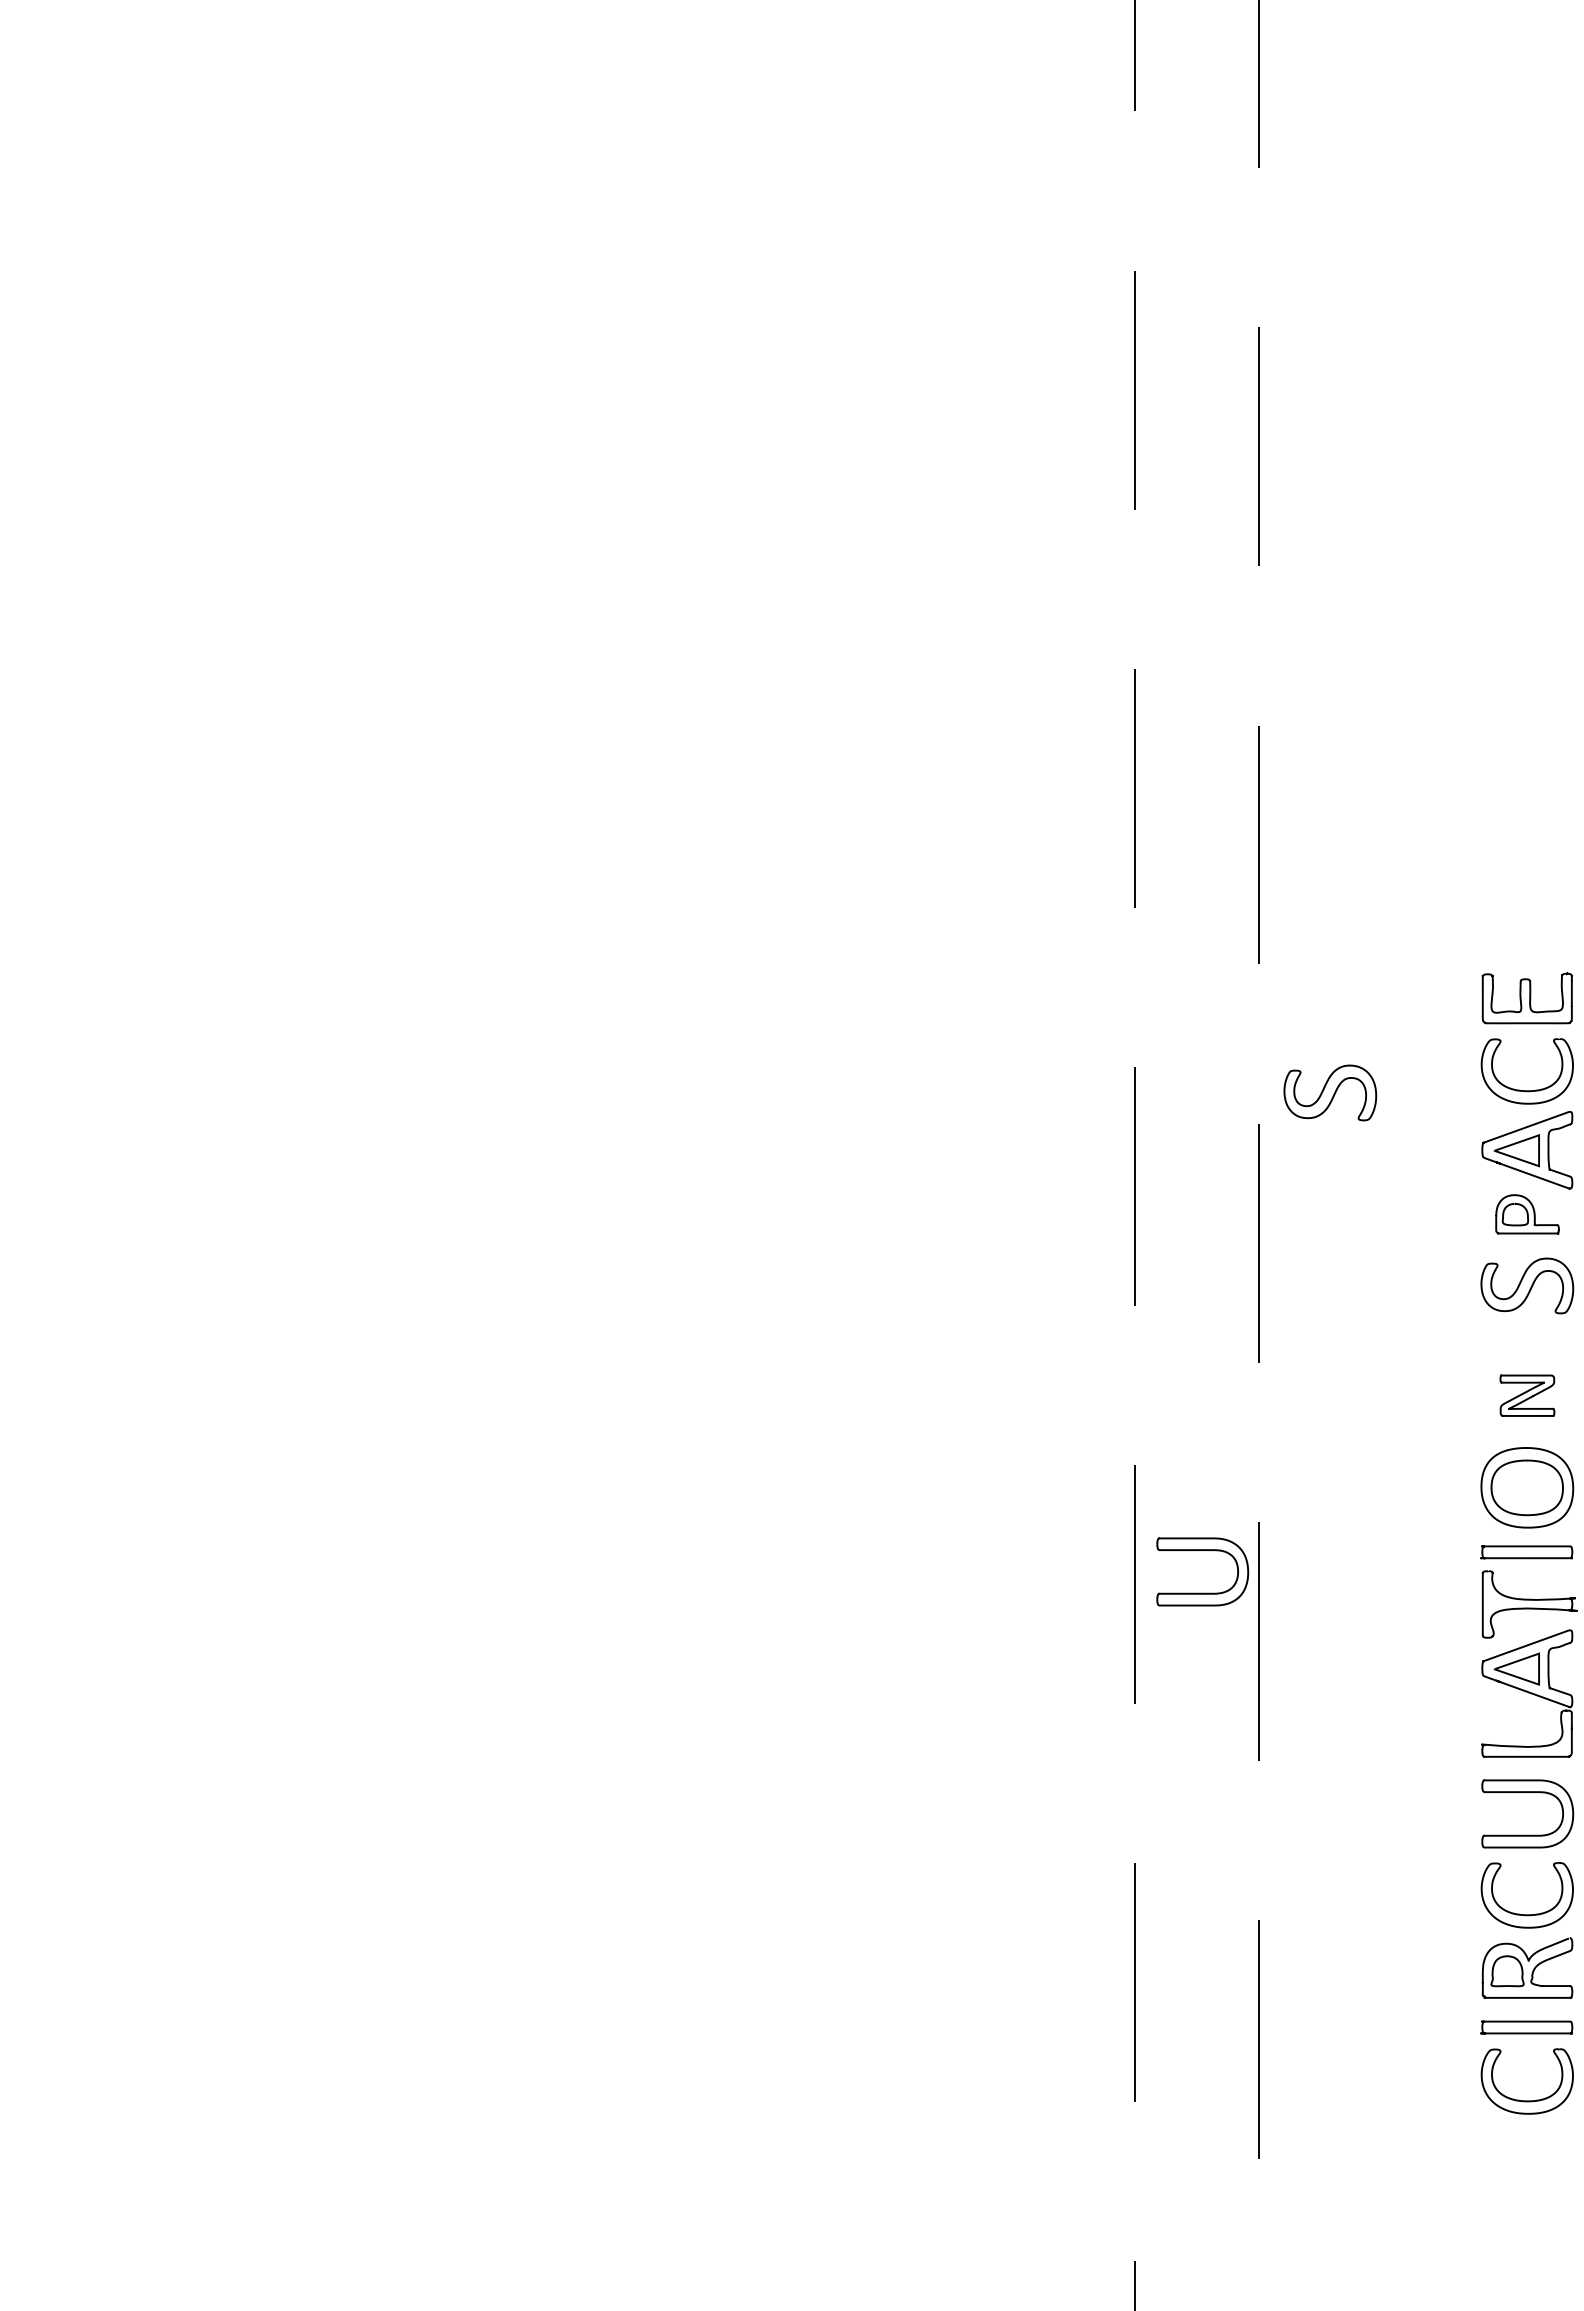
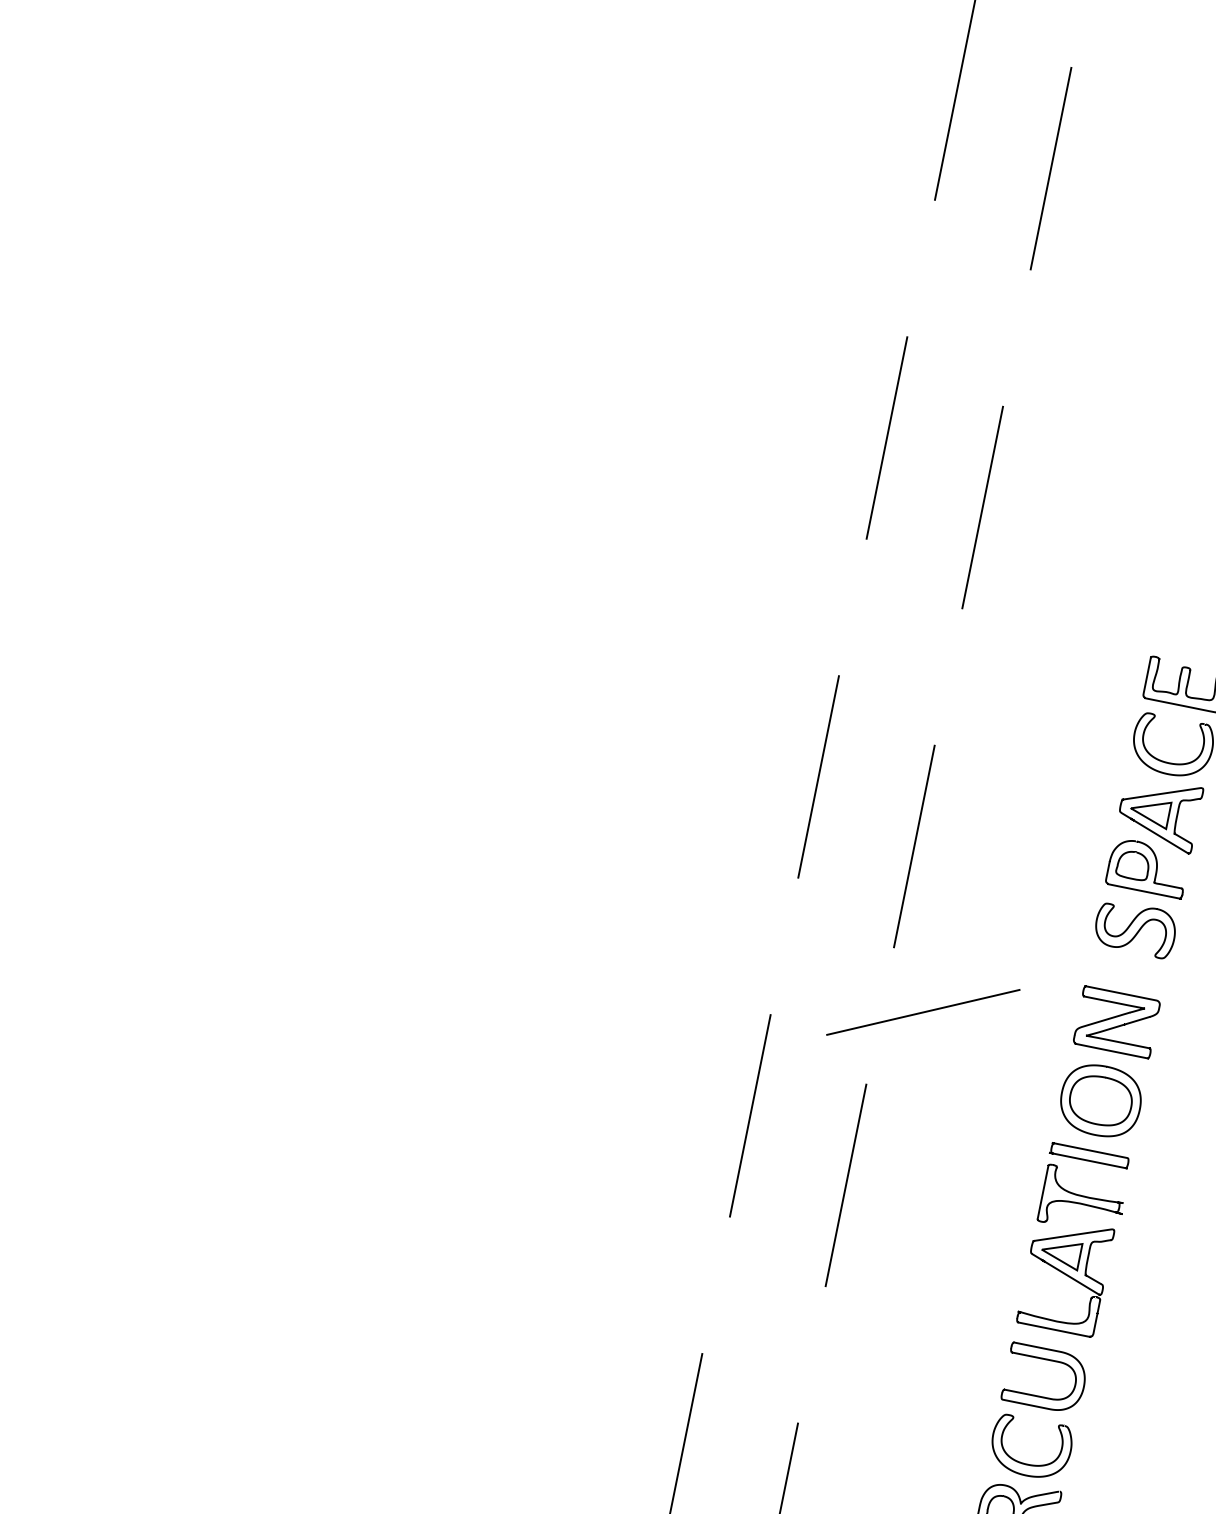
part: (1330, 1092) -> (1001, 730), removed
part: (1527, 1214) -> (1148, 868), size x1.43
part: (1527, 1395) -> (1116, 1022), size x1.67
line: (1306, 1428) -> (923, 1012), added
part: (1202, 1550) -> (813, 1098), removed

